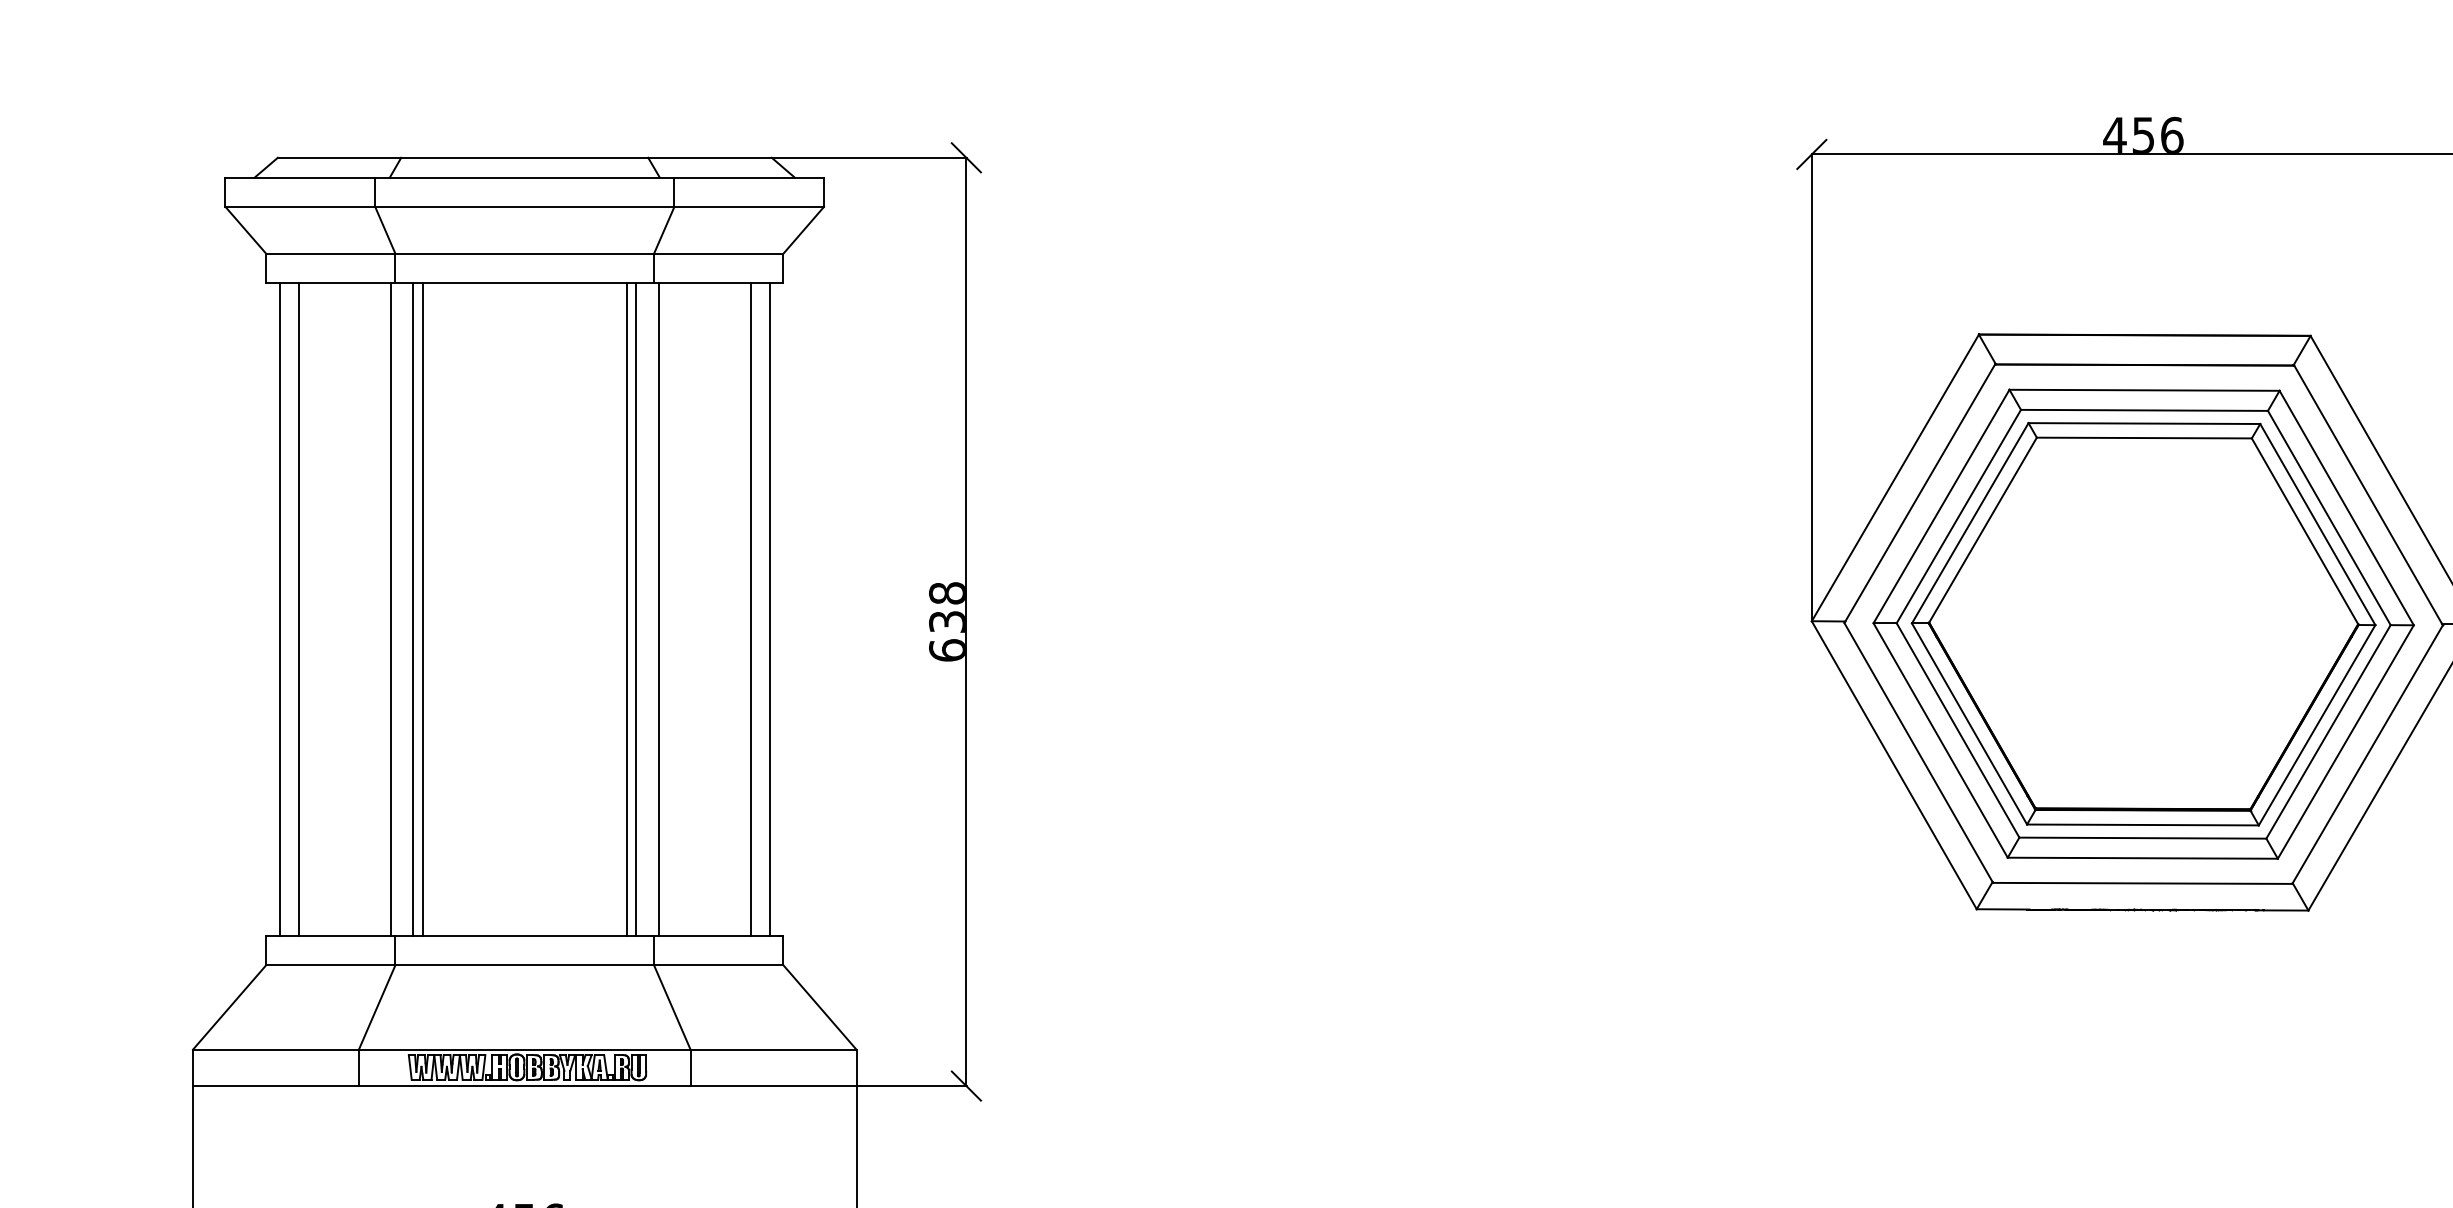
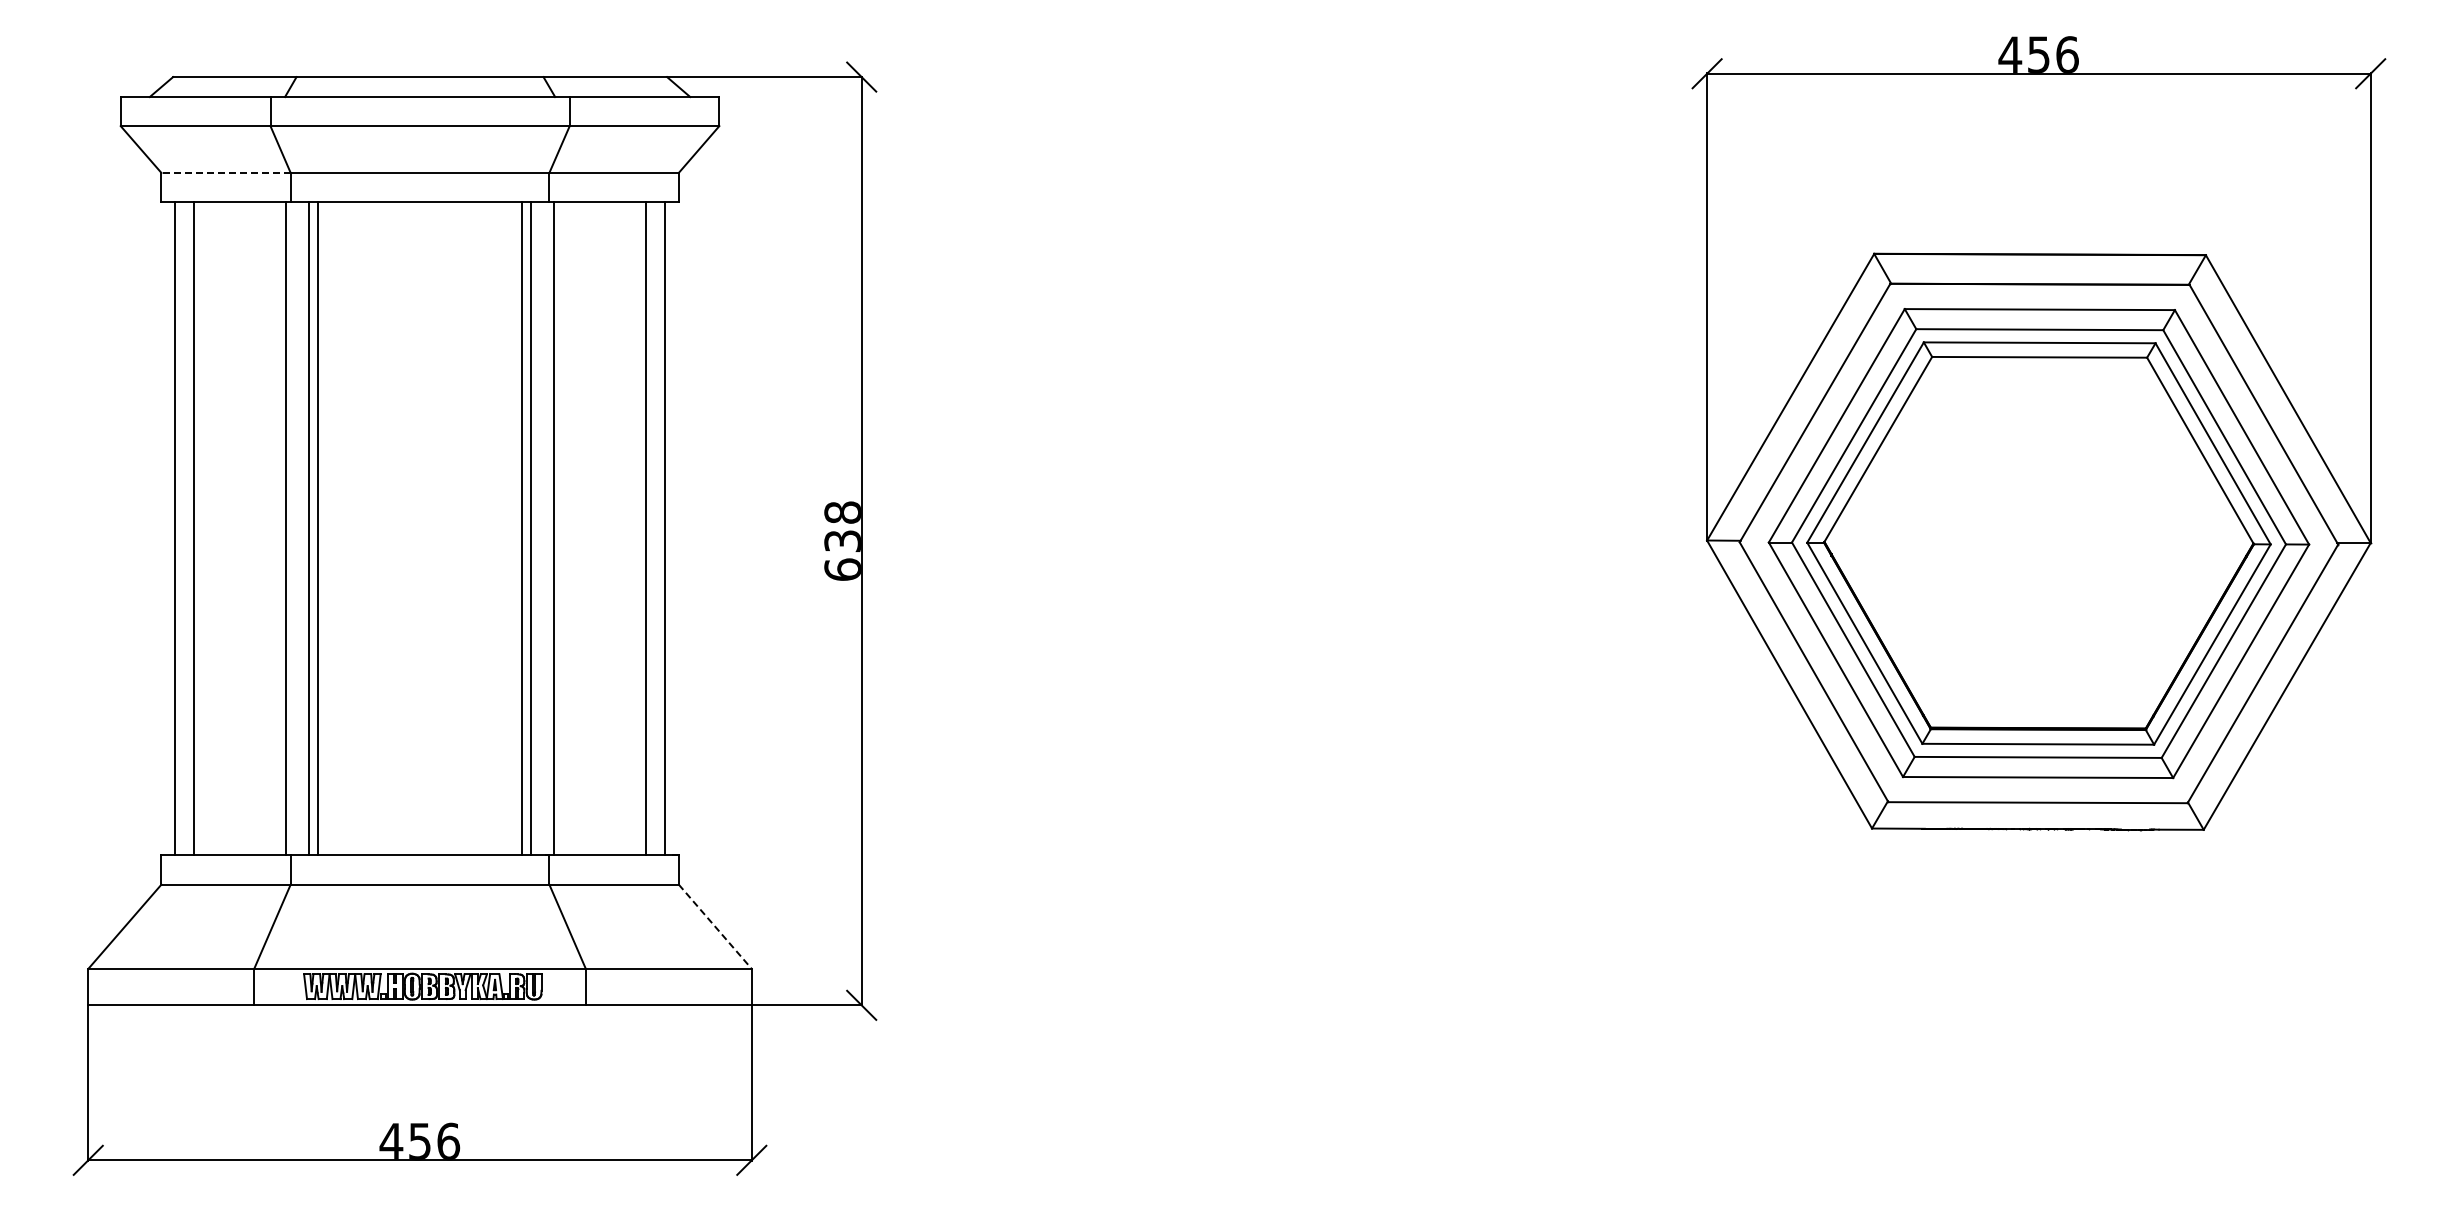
line: (331, 254) -> (226, 173), solid -> dashed
line: (820, 1007) -> (715, 926), solid -> dashed

